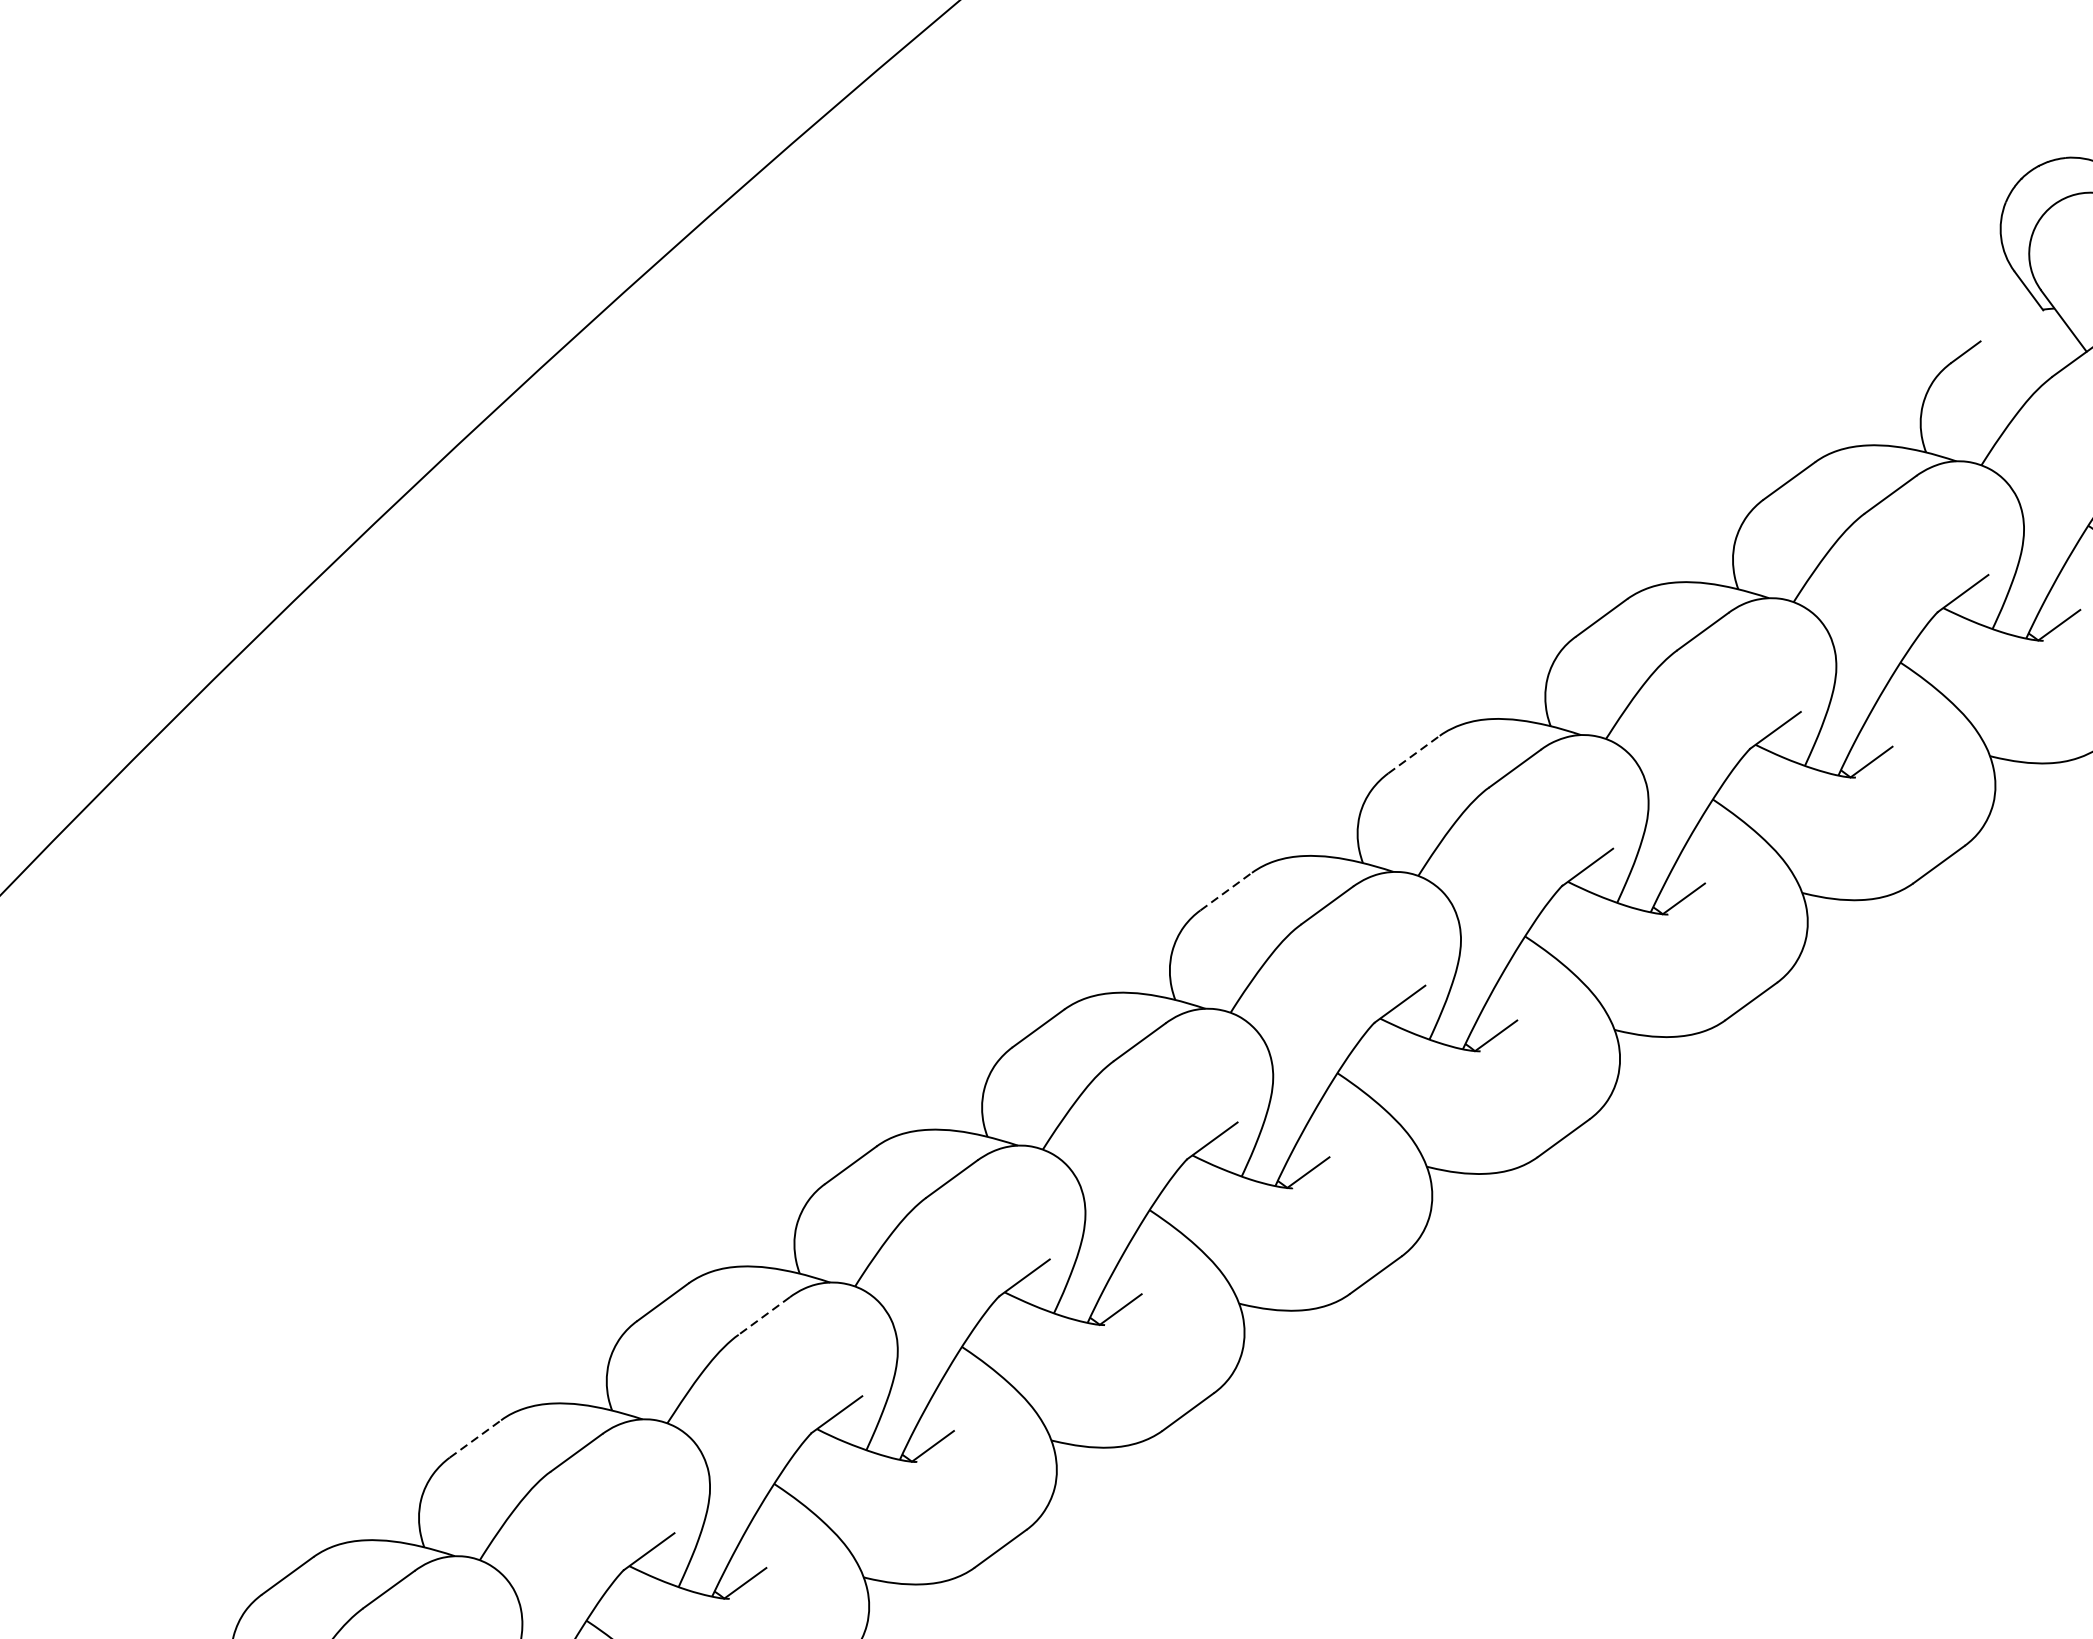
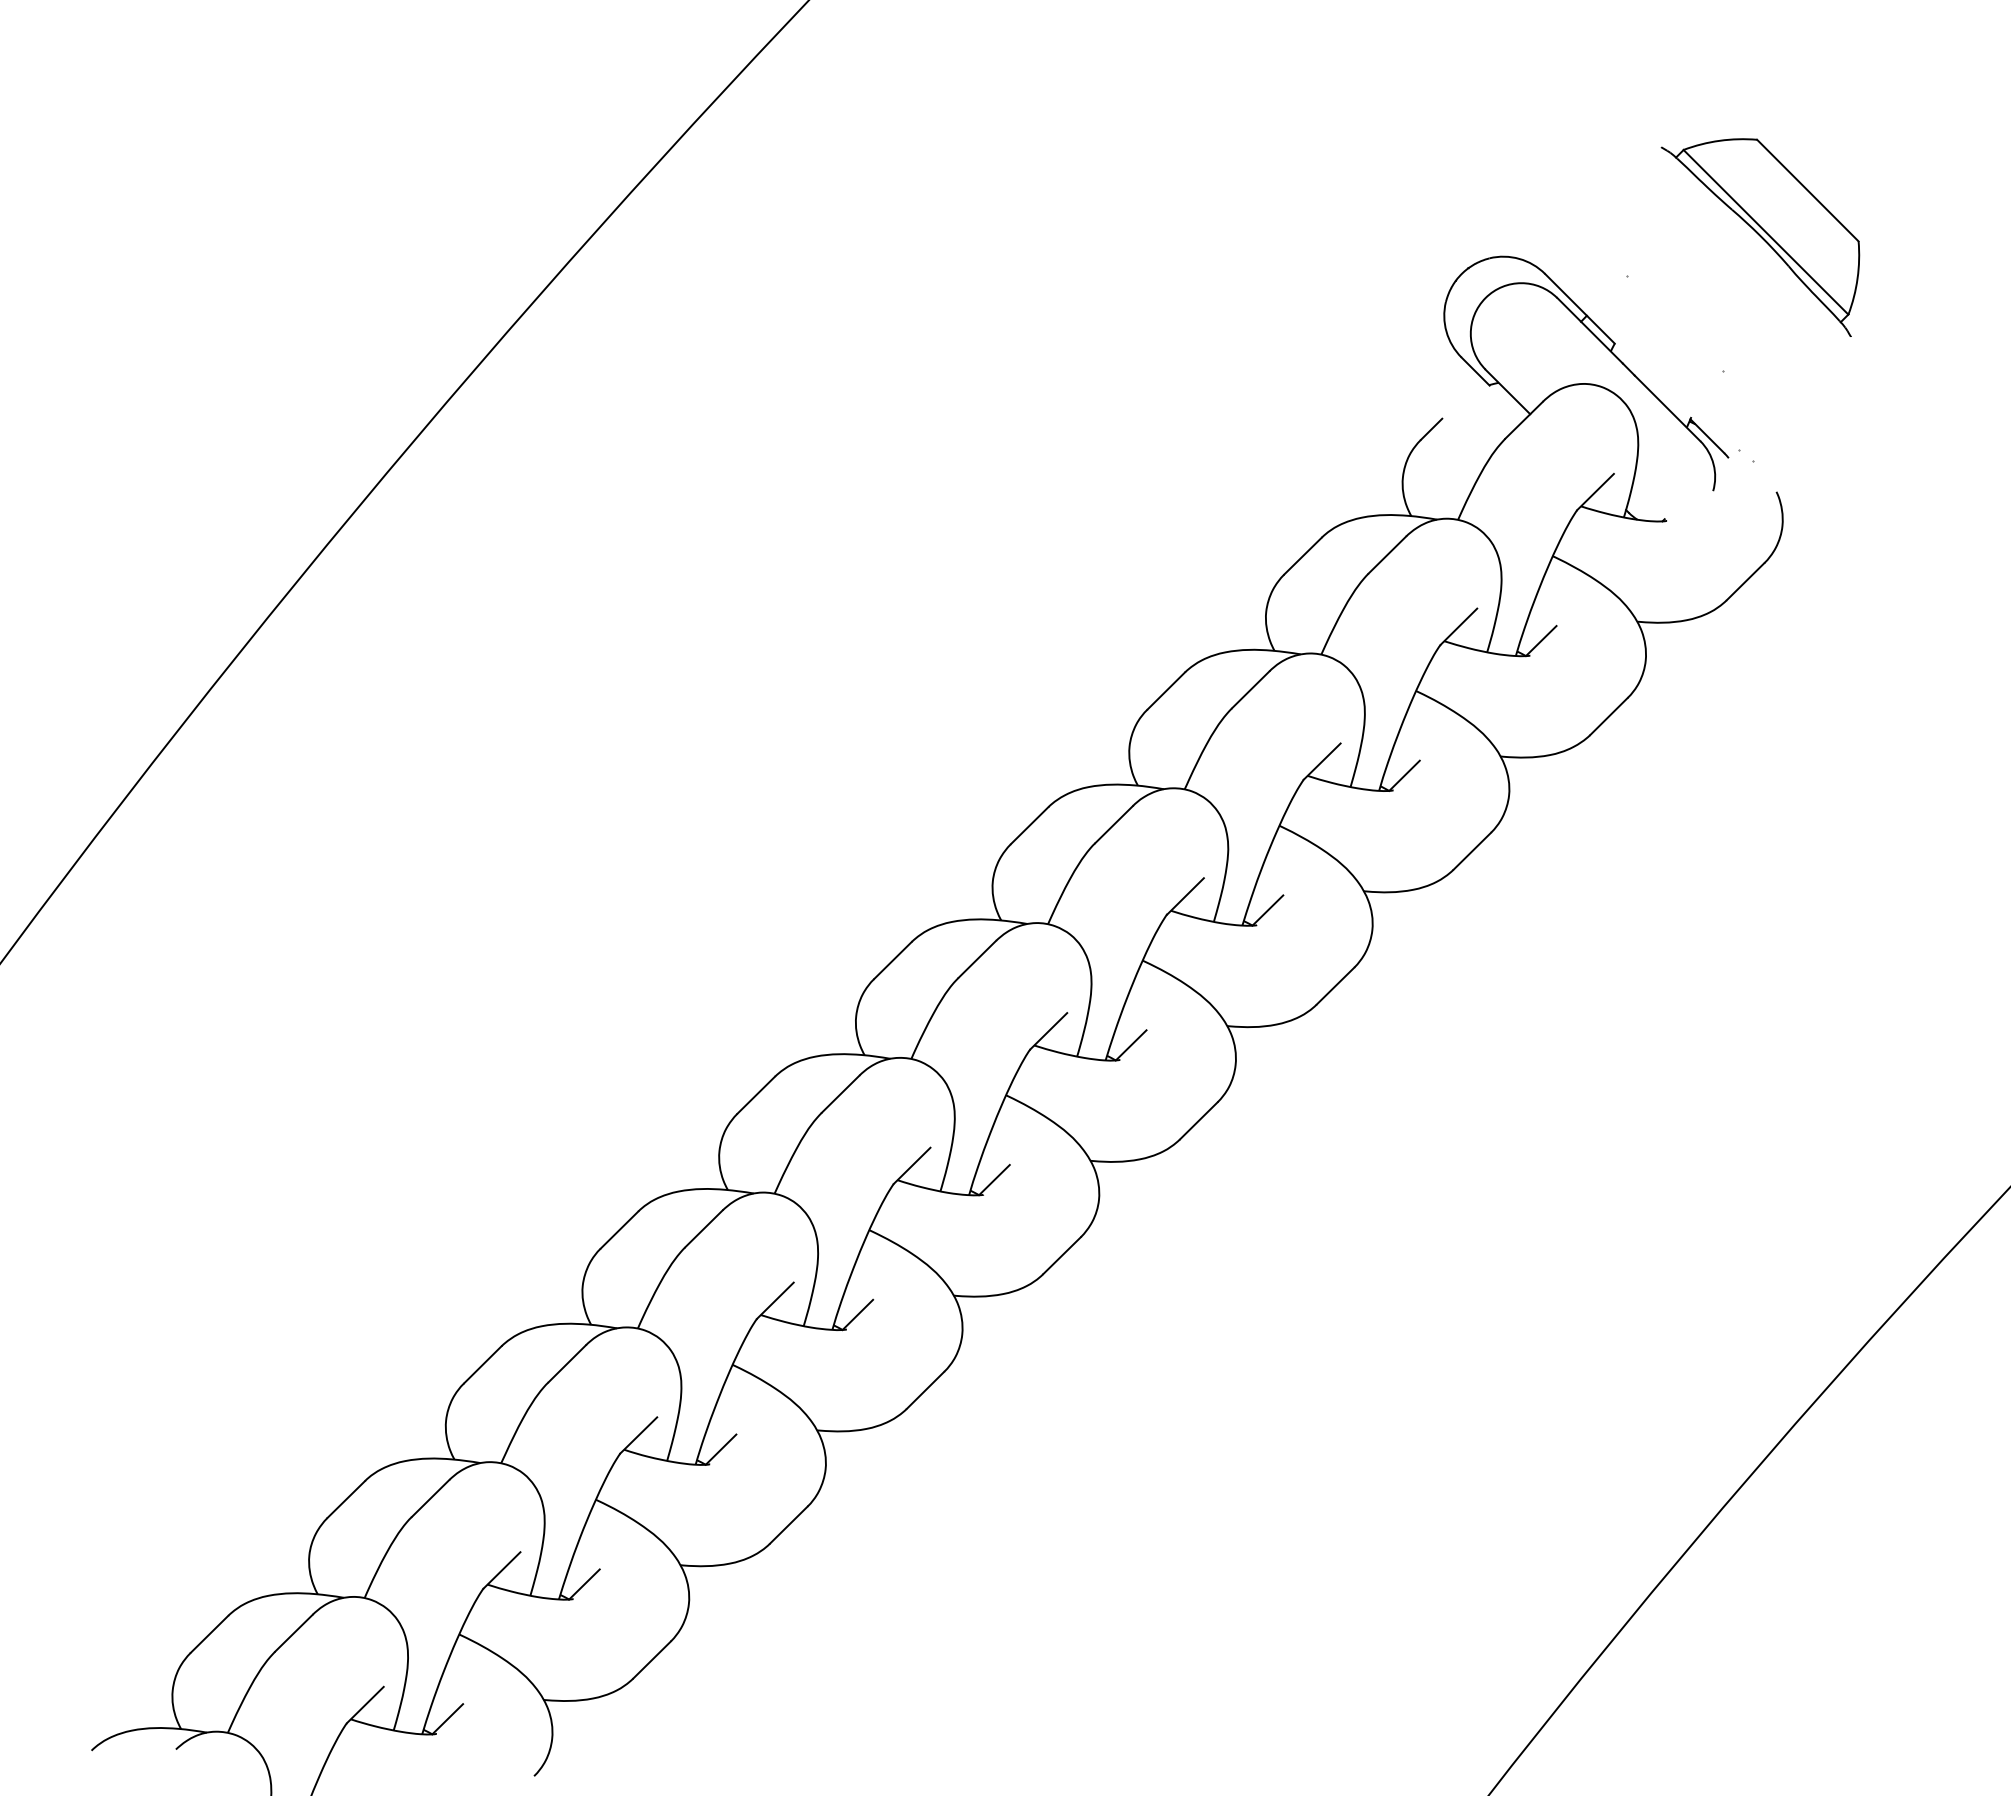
line: (1414, 754) -> (1030, 825), dashed -> solid
line: (1226, 891) -> (893, 960), dashed -> solid
line: (763, 1316) -> (566, 1364), dashed -> solid
line: (475, 1439) -> (346, 1499), dashed -> solid

